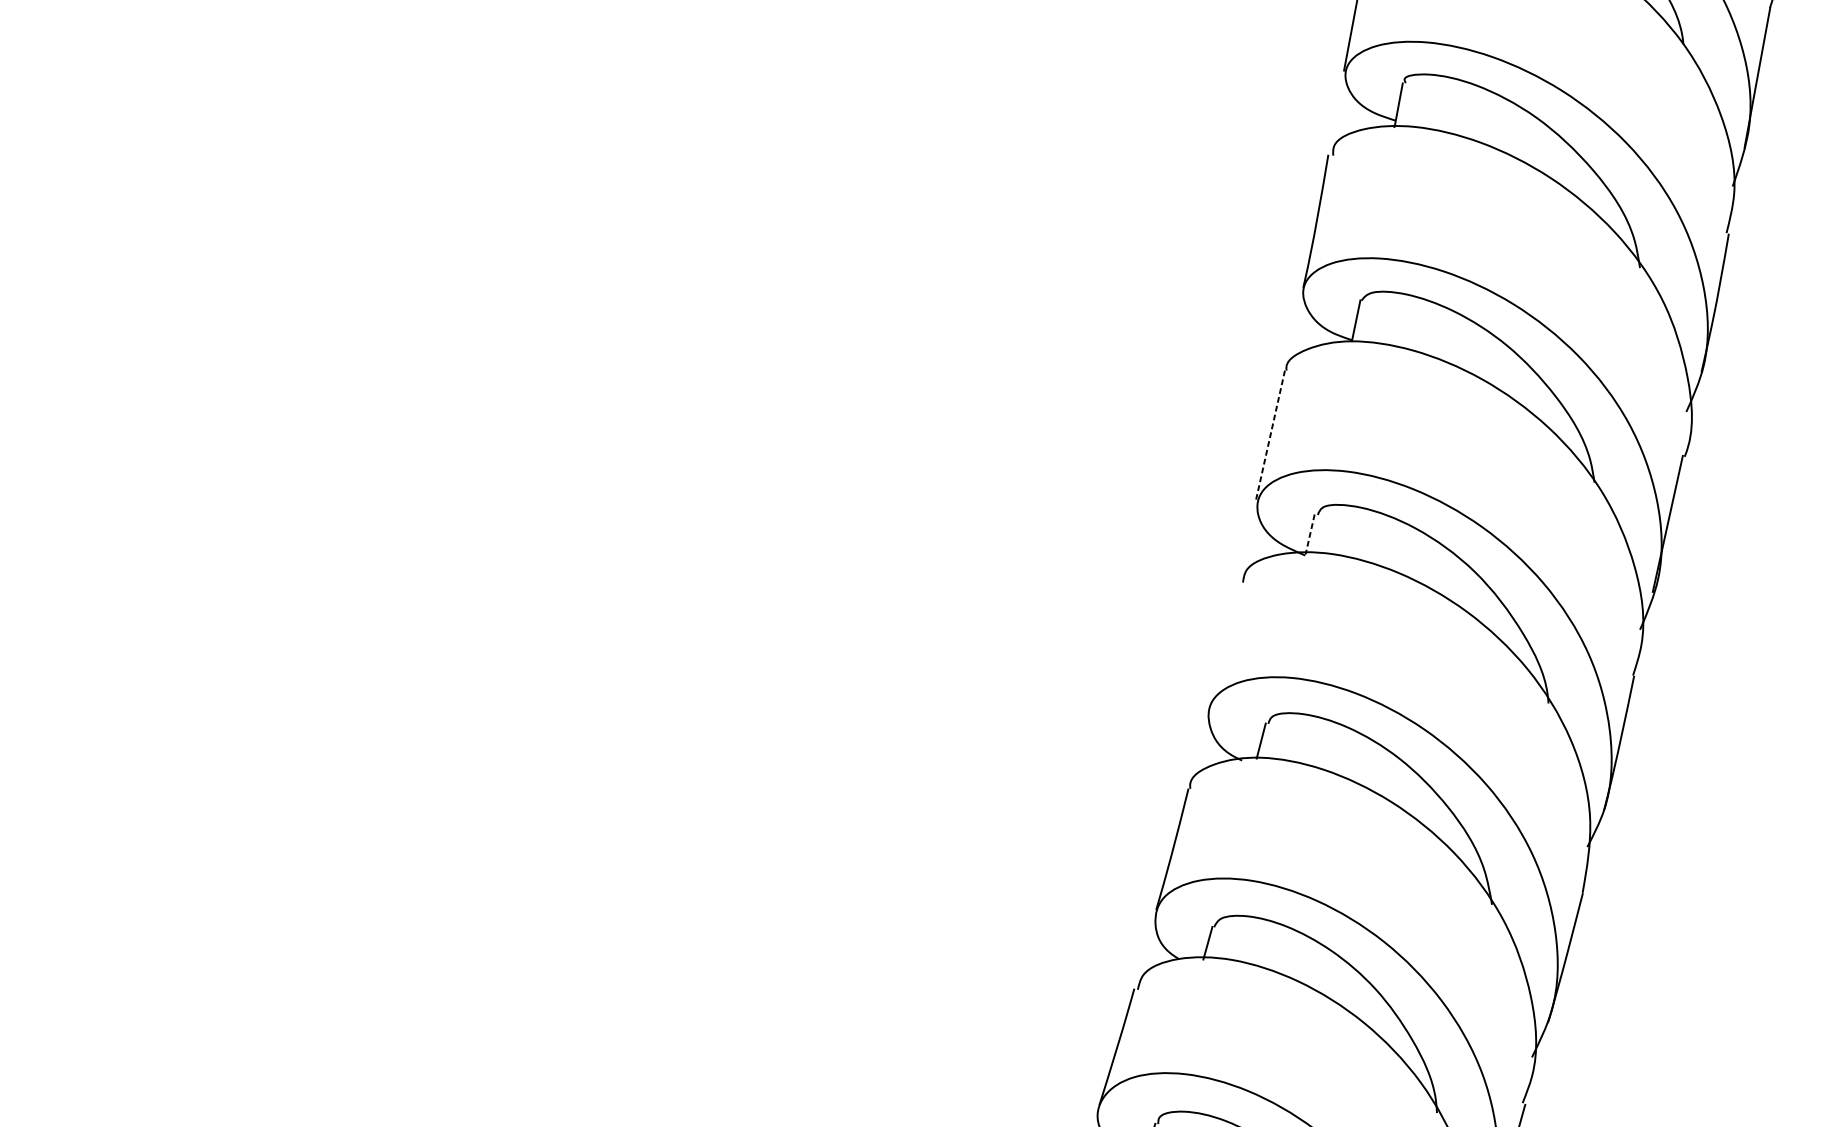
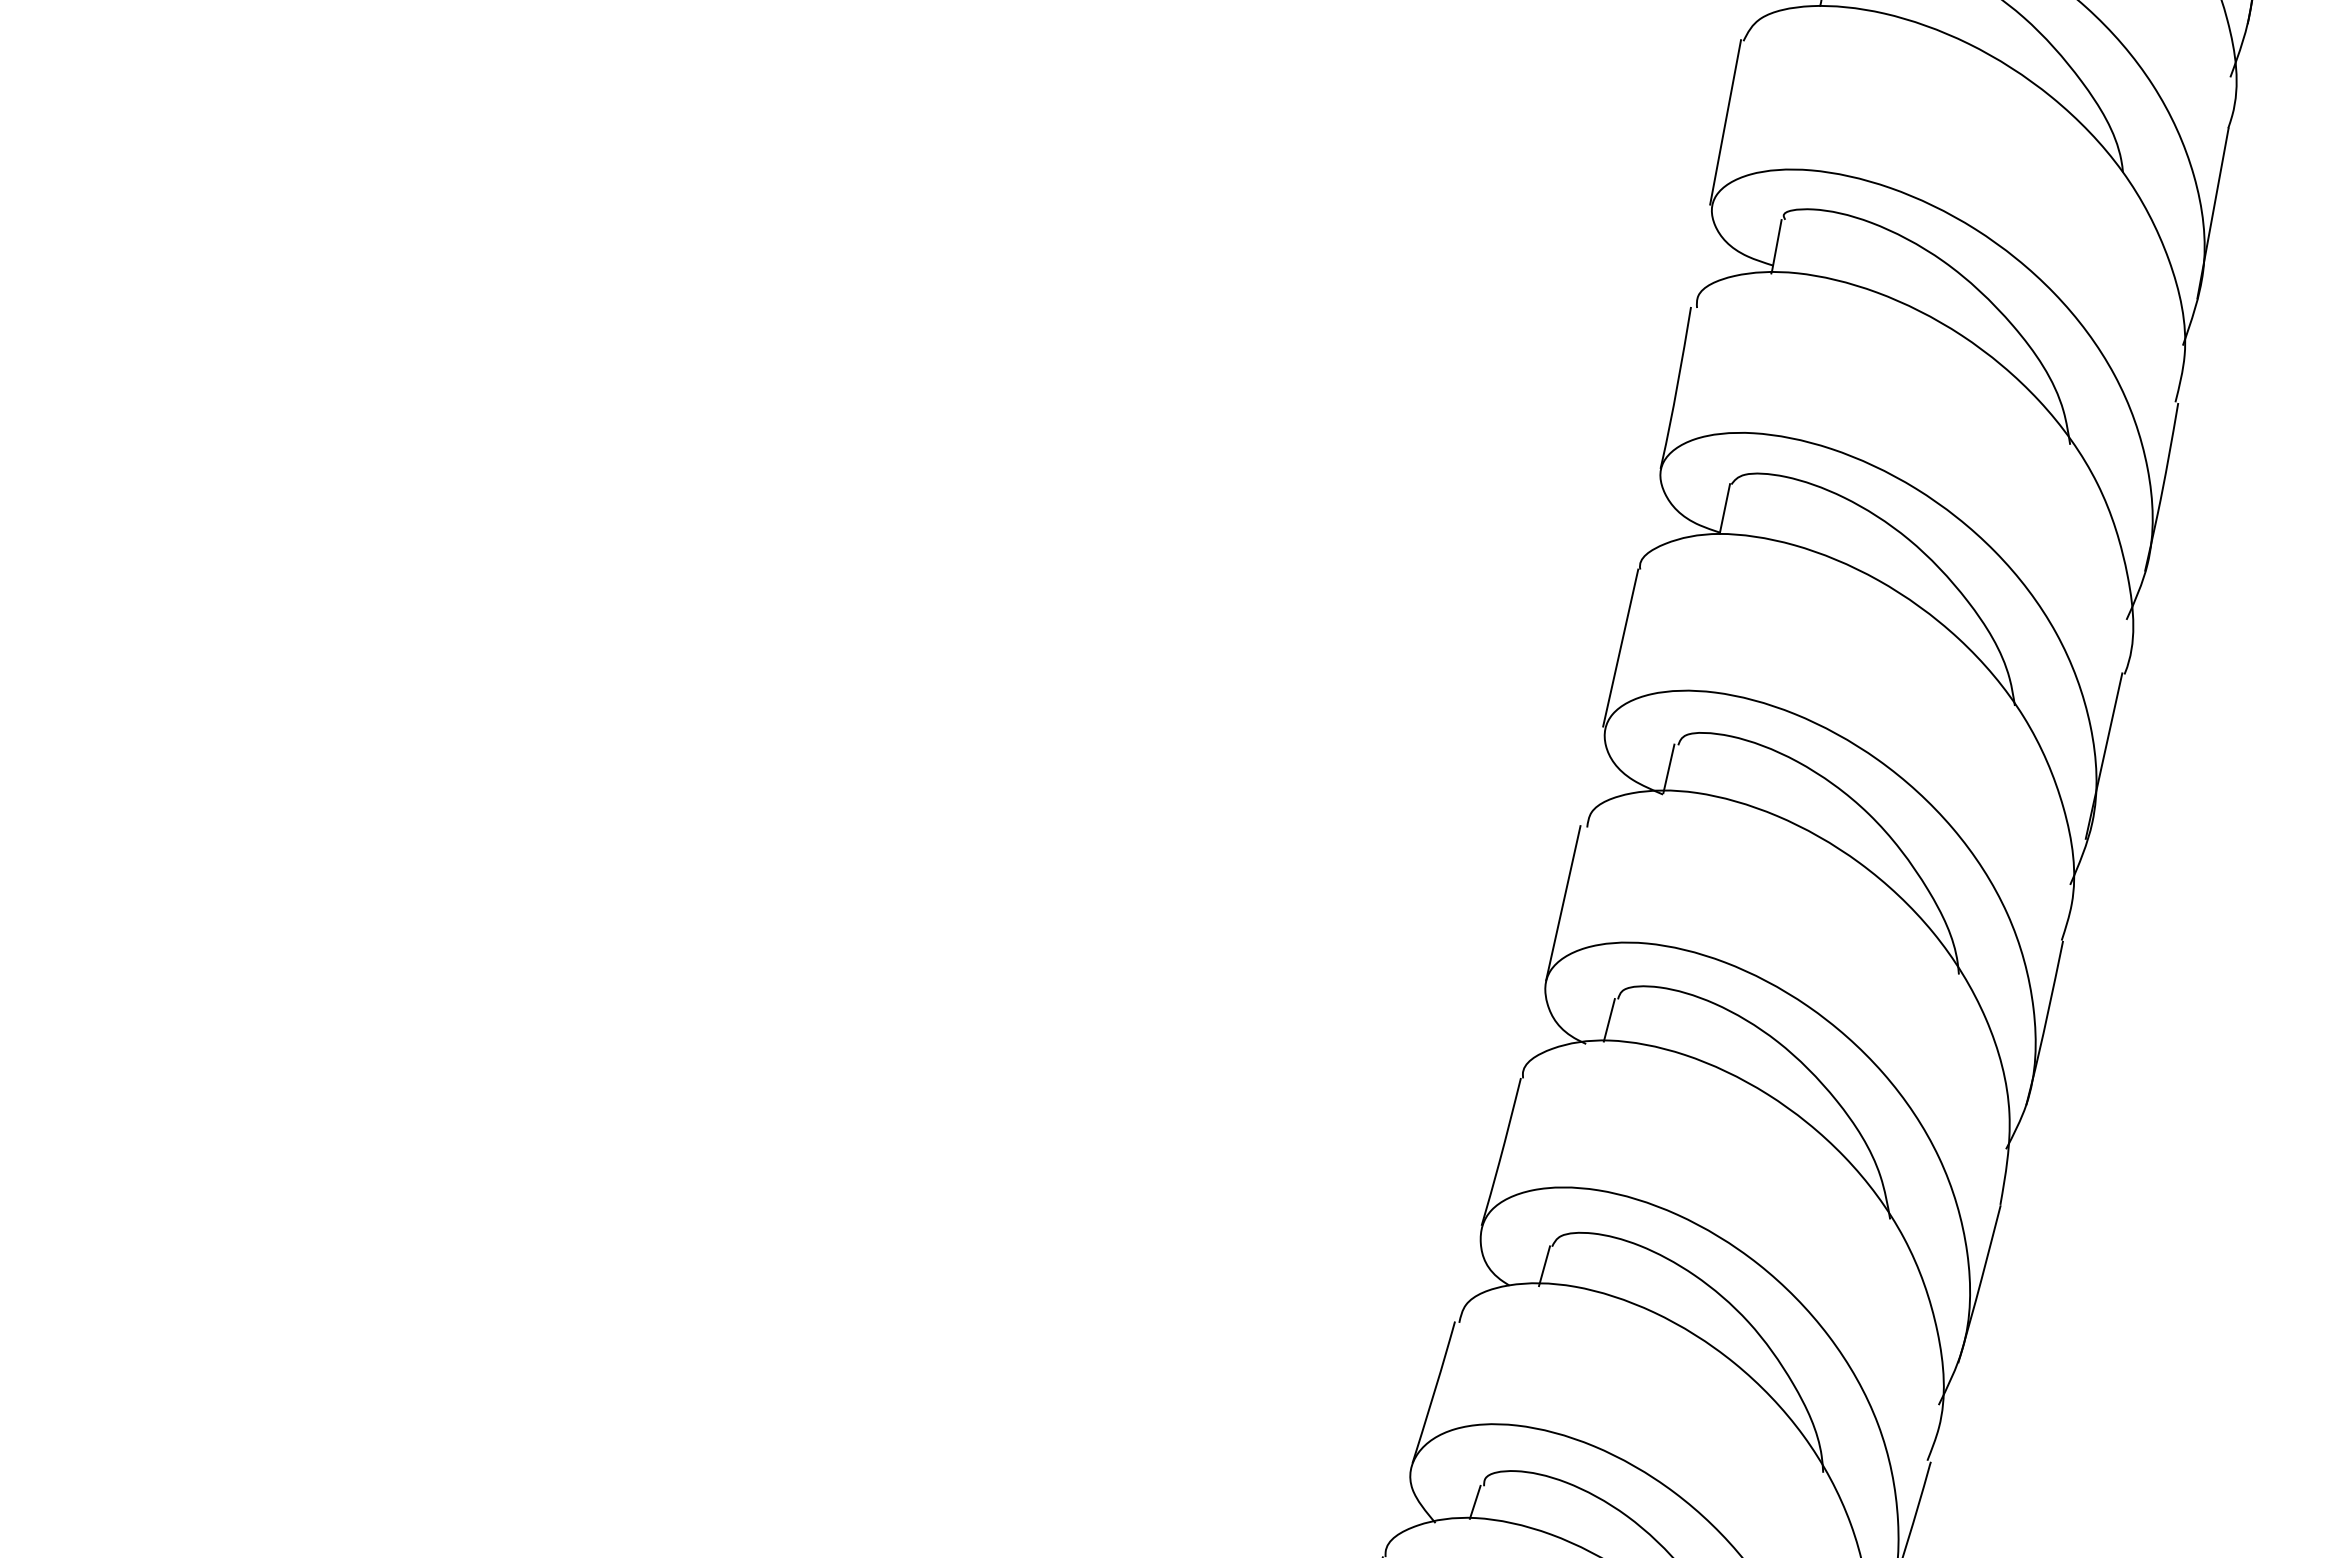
line: (1270, 435) -> (1620, 648), dashed -> solid
line: (1309, 534) -> (1668, 768), dashed -> solid
line: (1223, 645) -> (1563, 903), added

